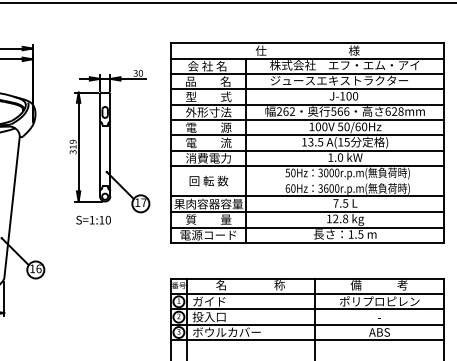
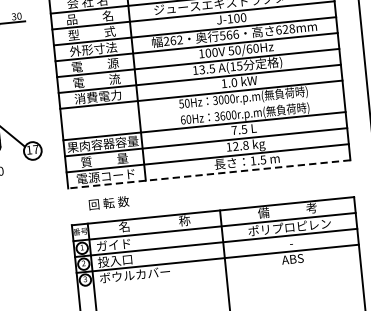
text: (208, 180) -> (108, 202), moved
line: (307, 243) -> (209, 174), solid -> dashed
line: (307, 340) -> (219, 275), removed

